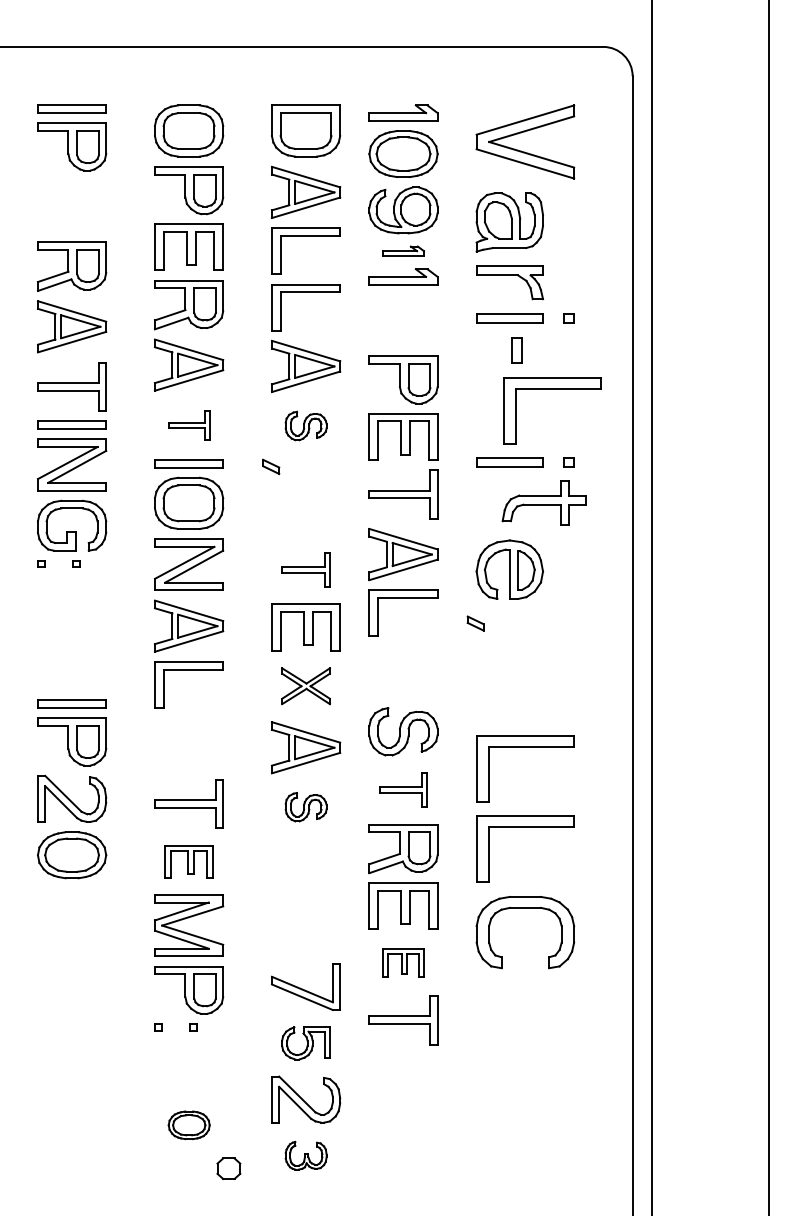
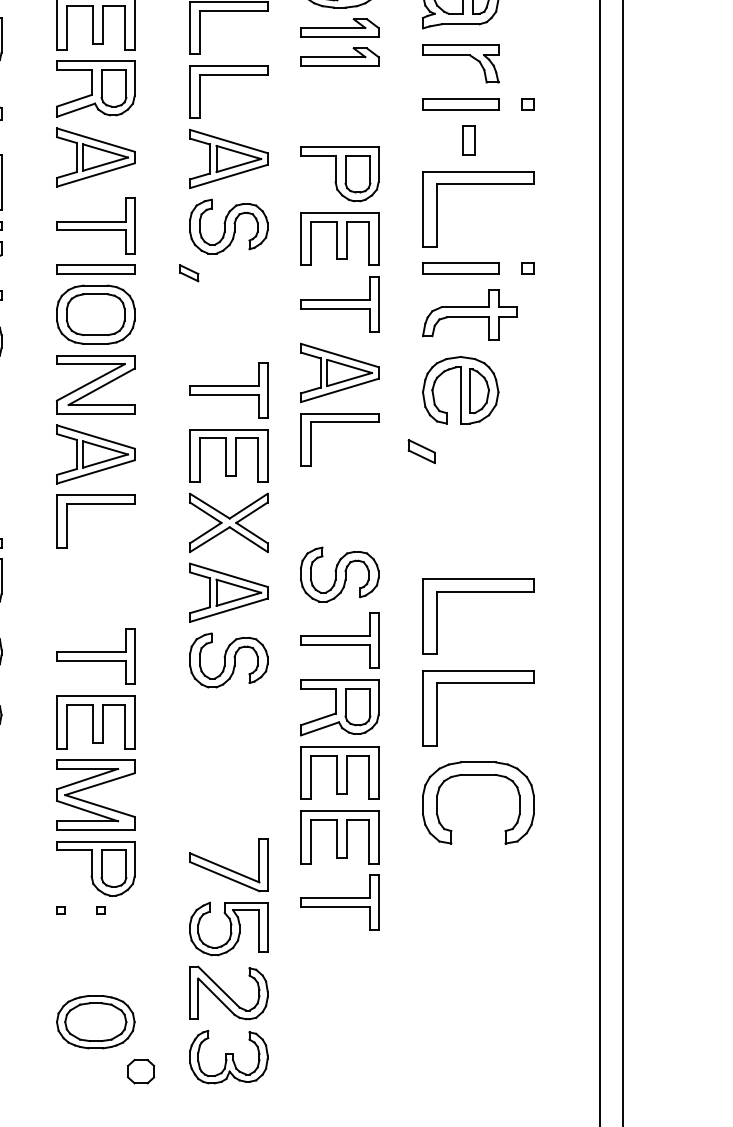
part: (403, 250) -> (339, 27), size x1.67
part: (552, 389) -> (478, 185), moved
part: (188, 425) -> (95, 226), size x1.67
part: (306, 425) -> (229, 226), size x1.67
part: (543, 502) -> (469, 314), moved
part: (305, 569) -> (228, 389), size x1.43
part: (475, 623) -> (421, 451), size x1.43
part: (305, 685) -> (228, 521), size x1.43
part: (403, 789) -> (339, 640), size x1.43
part: (306, 806) -> (229, 659), size x1.67
part: (188, 861) -> (95, 722), size x1.43
part: (403, 962) -> (339, 837), size x1.67
part: (305, 1043) -> (228, 929), size x1.43
part: (189, 1125) -> (96, 1022), size x1.67
part: (306, 1155) -> (229, 1056), size x1.67

